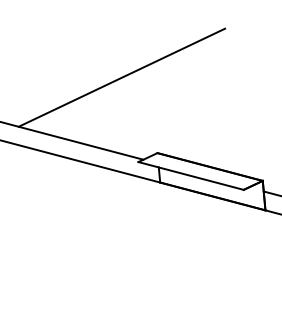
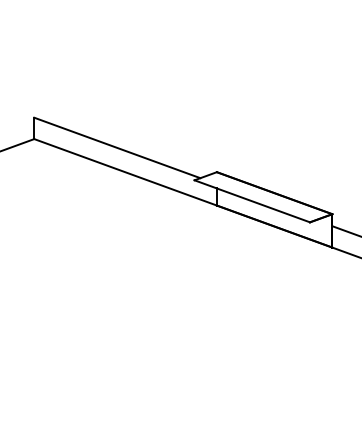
line: (121, 77) -> (184, 83), removed

